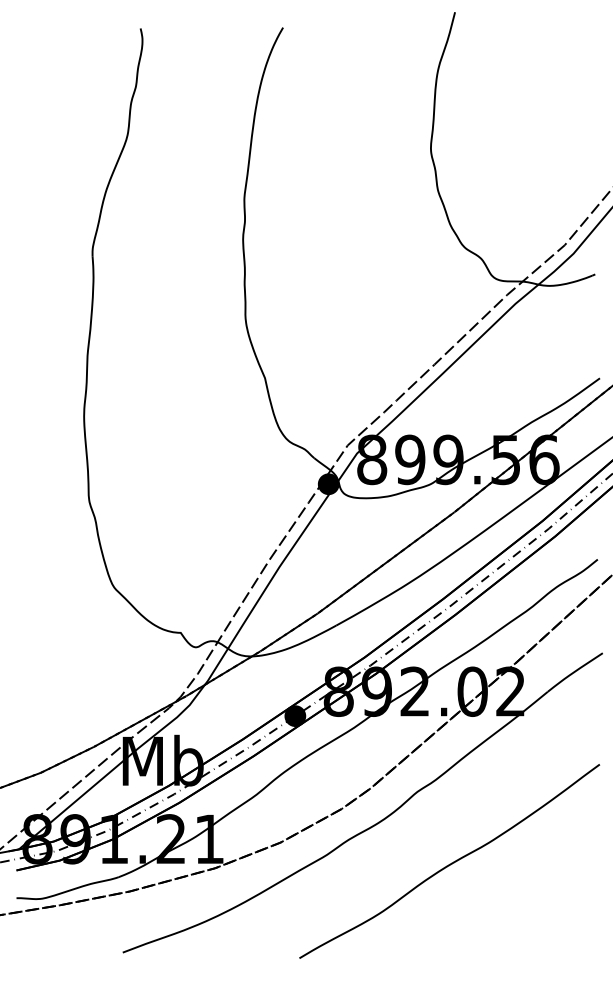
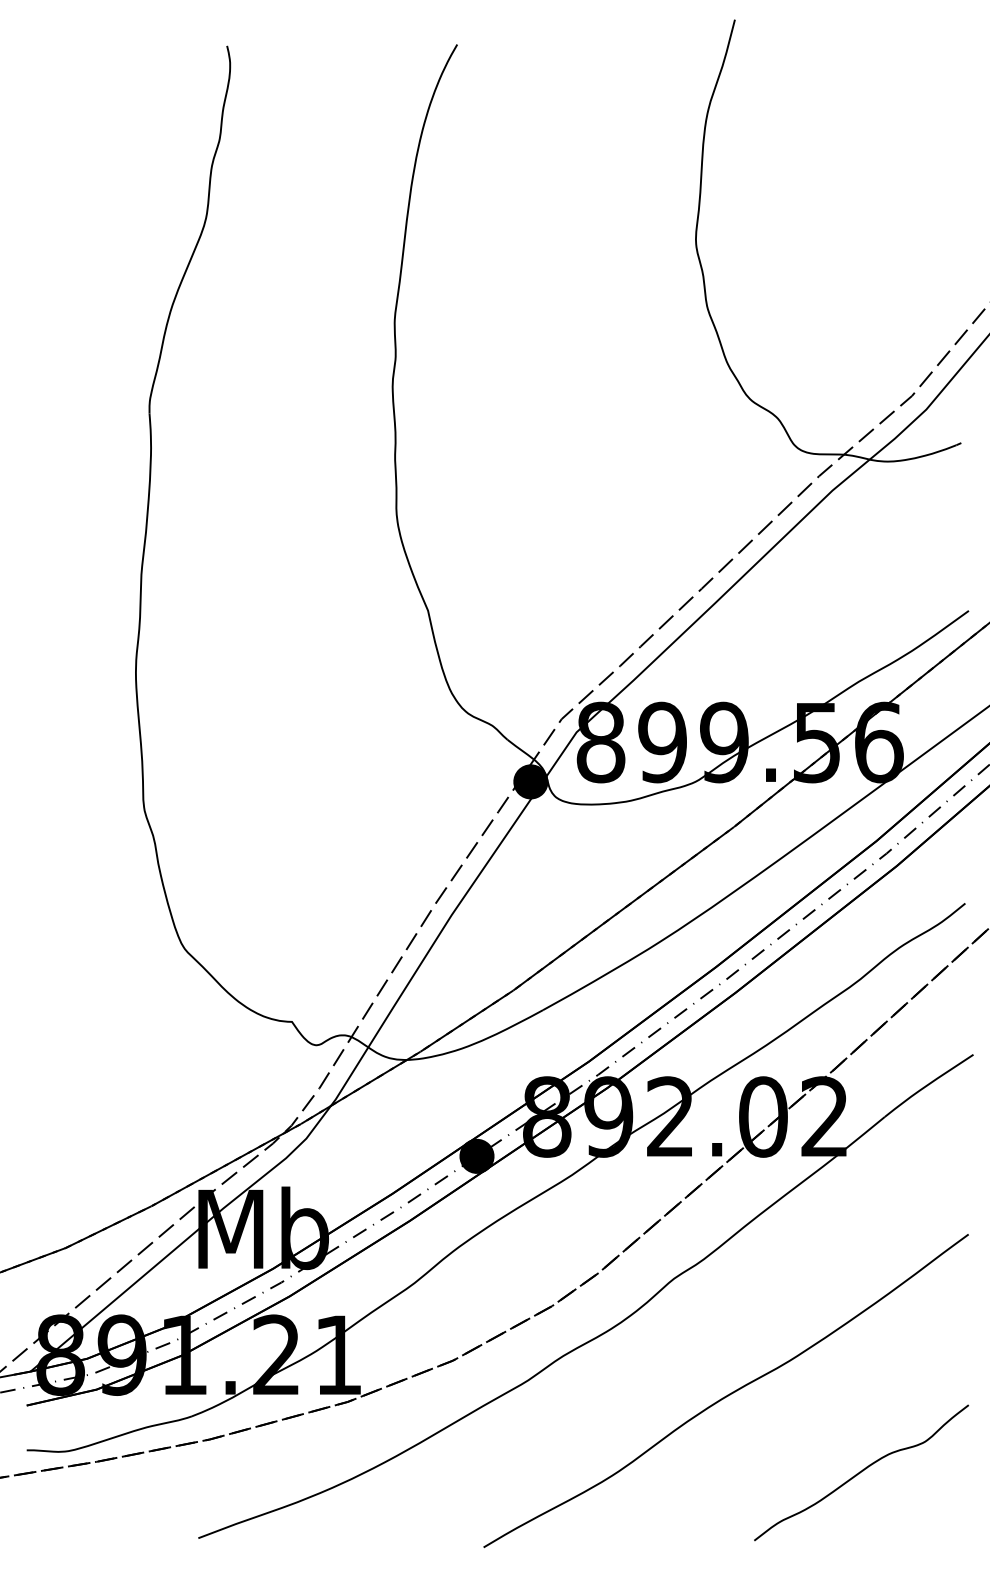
curve: (533, 911) -> (861, 1471), added

